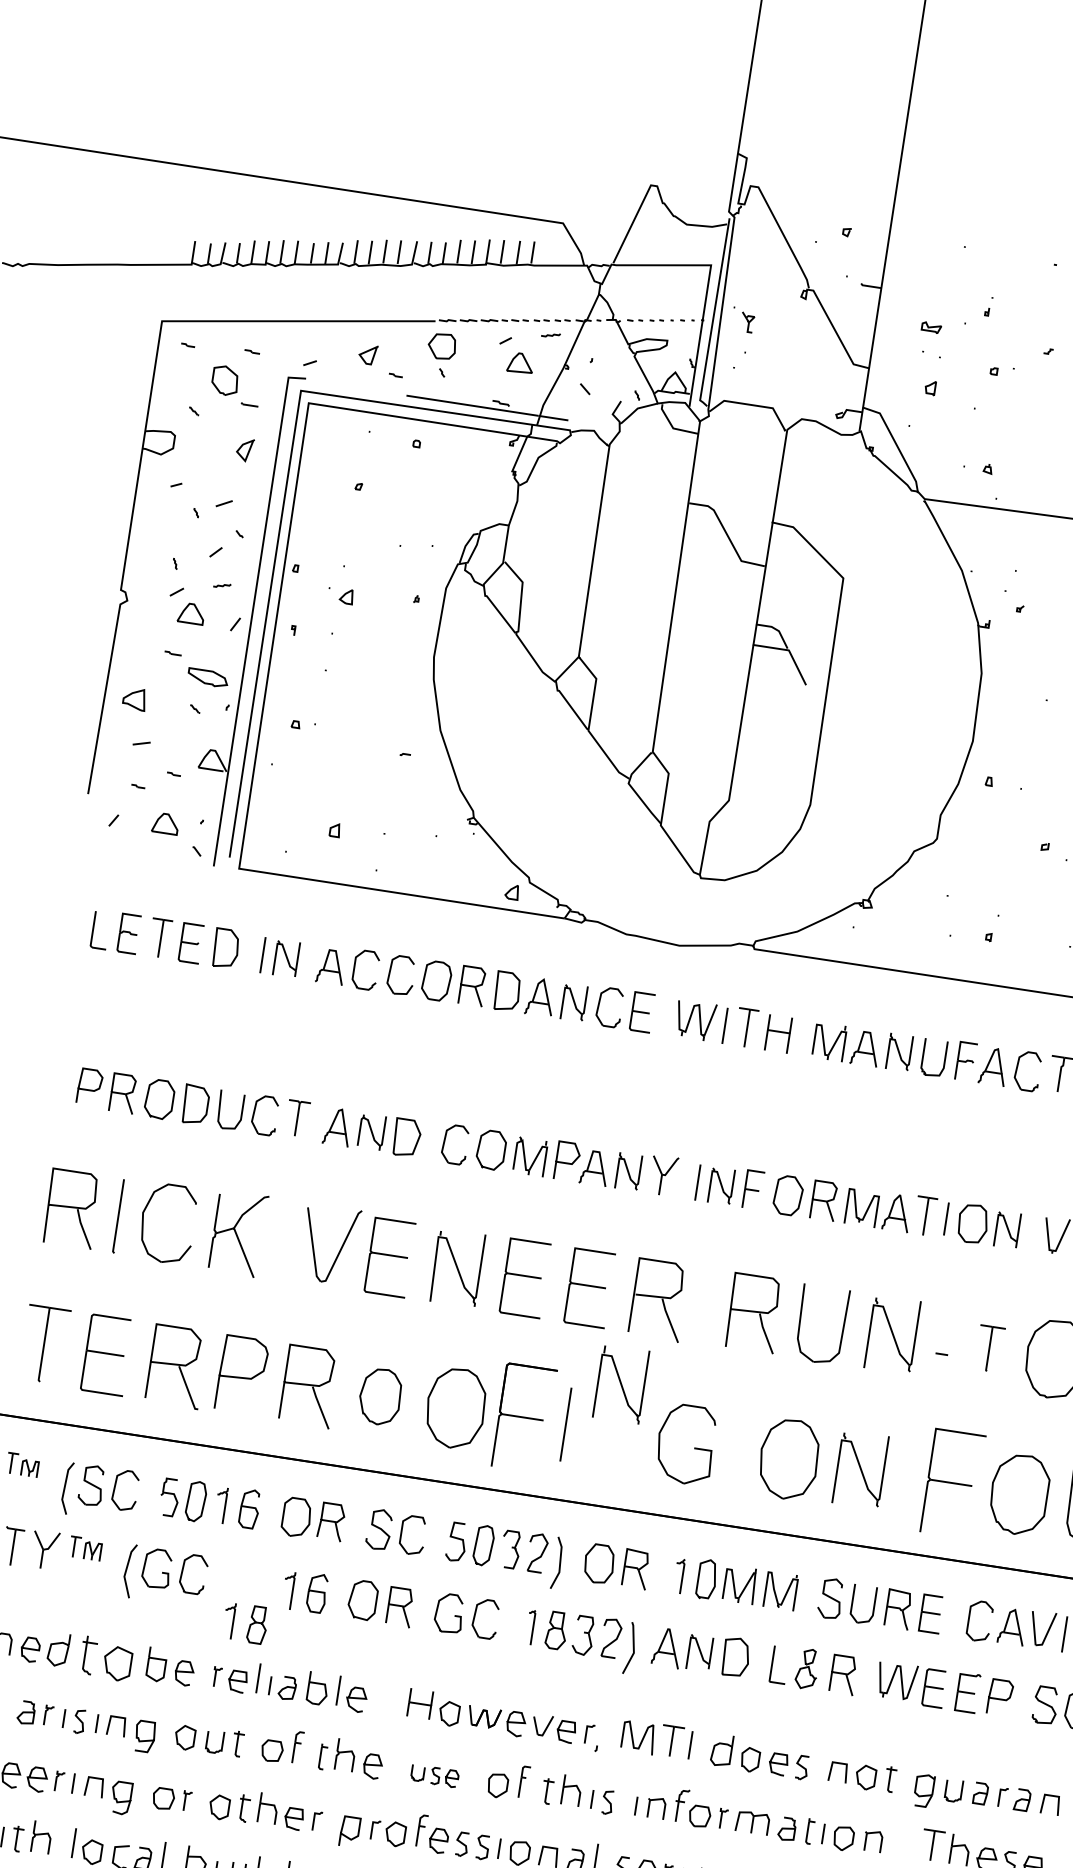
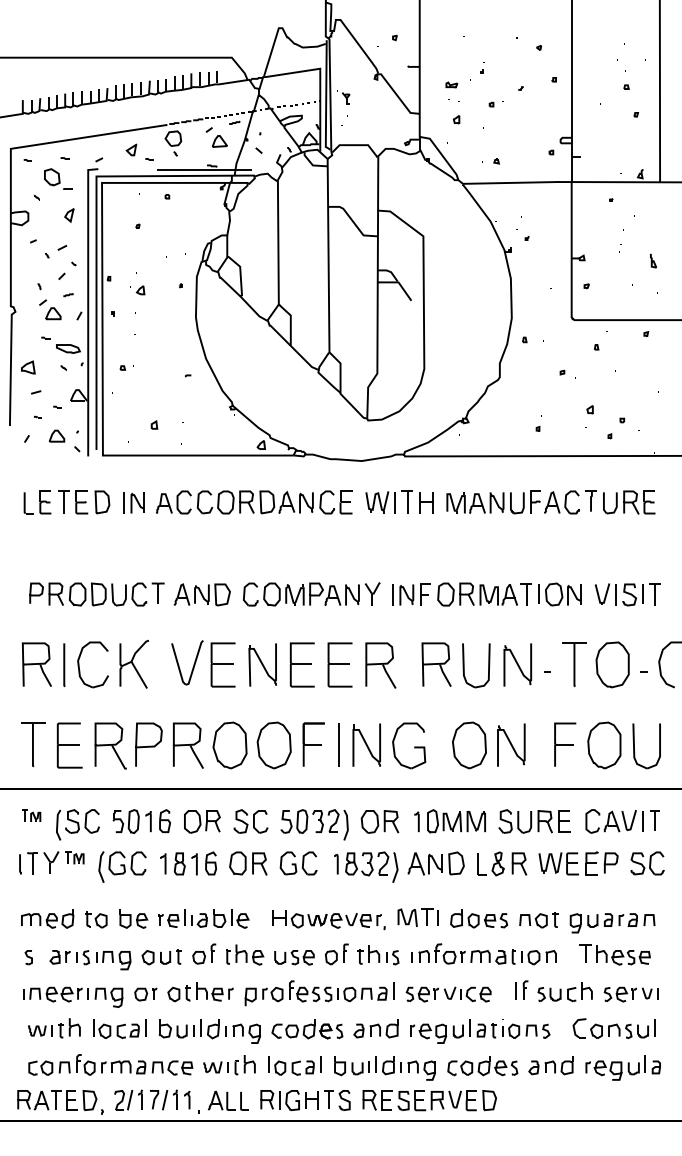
part: (989, 1348) -> (574, 664), size x1.67
part: (620, 1382) -> (366, 744), moved
part: (379, 1396) -> (229, 745), size x1.43
part: (523, 1416) -> (313, 744), size x0.71
part: (953, 1482) -> (565, 744), size x0.71
part: (245, 1622) -> (172, 863), moved
part: (106, 1658) -> (96, 919), size x0.71
part: (435, 1775) -> (294, 957), size x1.43

